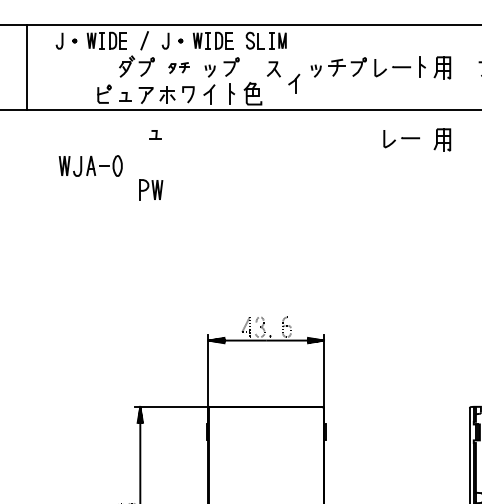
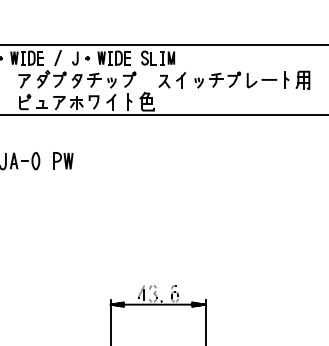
part: (178, 67) -> (85, 80), size x1.67
part: (103, 68) -> (24, 80), added
part: (294, 83) -> (181, 80), moved
part: (155, 134) -> (66, 135), removed
part: (401, 139) -> (269, 139), removed
part: (442, 139) -> (302, 139), removed
part: (151, 189) -> (63, 160), moved

